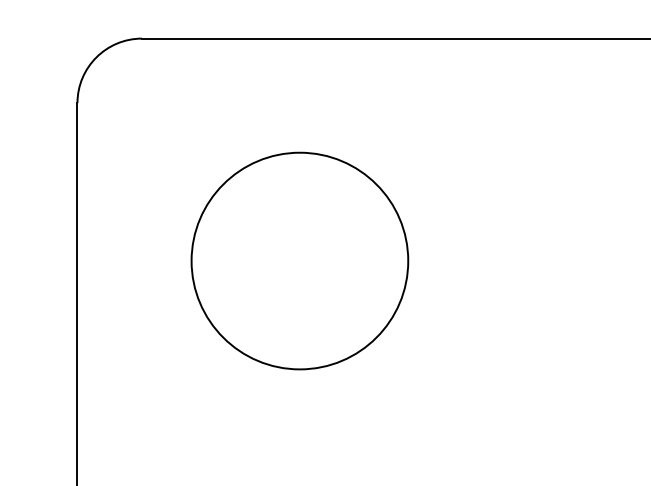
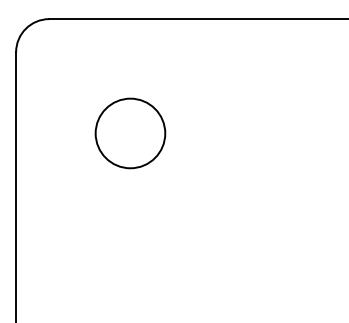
circle: (299, 261) -> (130, 133), size x0.62

